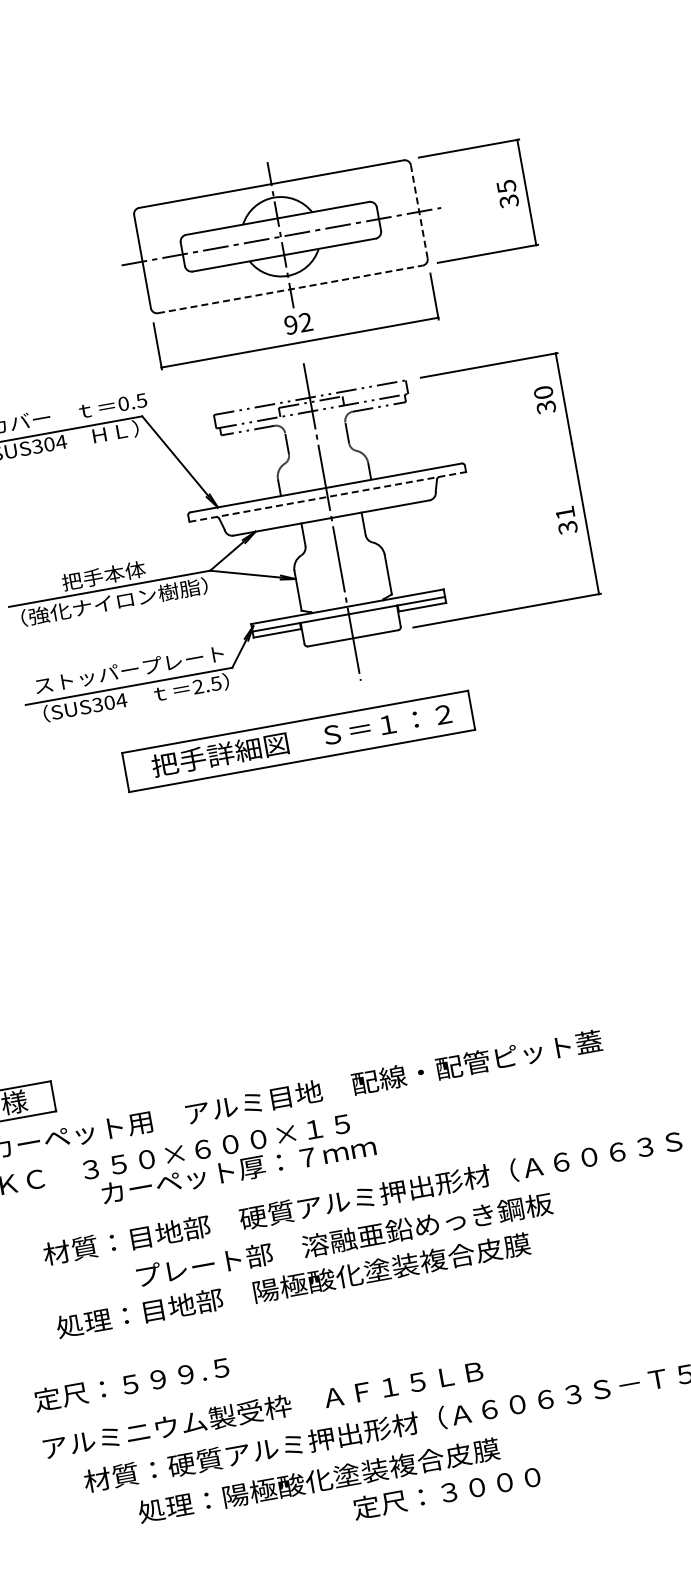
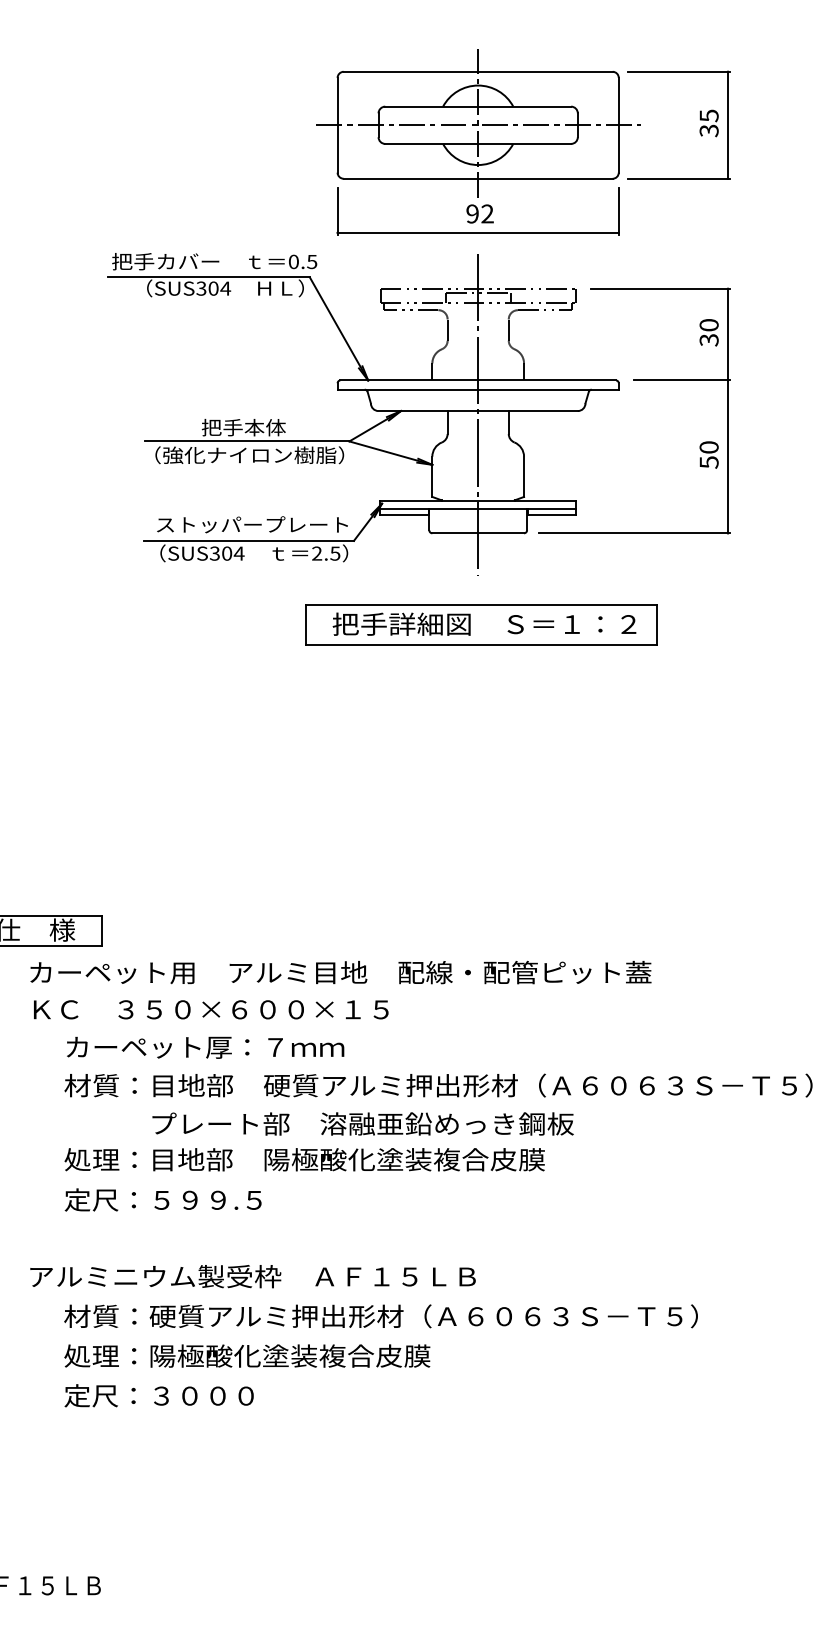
line: (418, 211) -> (618, 124), dashed -> solid
line: (290, 289) -> (478, 178), dashed -> solid
line: (526, 451) -> (681, 380), added
line: (328, 496) -> (478, 389), dashed -> solid
text: (565, 519) -> (708, 454), 31 -> 50
part: (298, 740) -> (481, 624), moved
text: (238, 1170) -> (205, 1047), moved
text: (130, 1383) -> (162, 1199), moved
text: (318, 1479) -> (247, 1355), moved
text: (446, 1492) -> (158, 1395), moved

